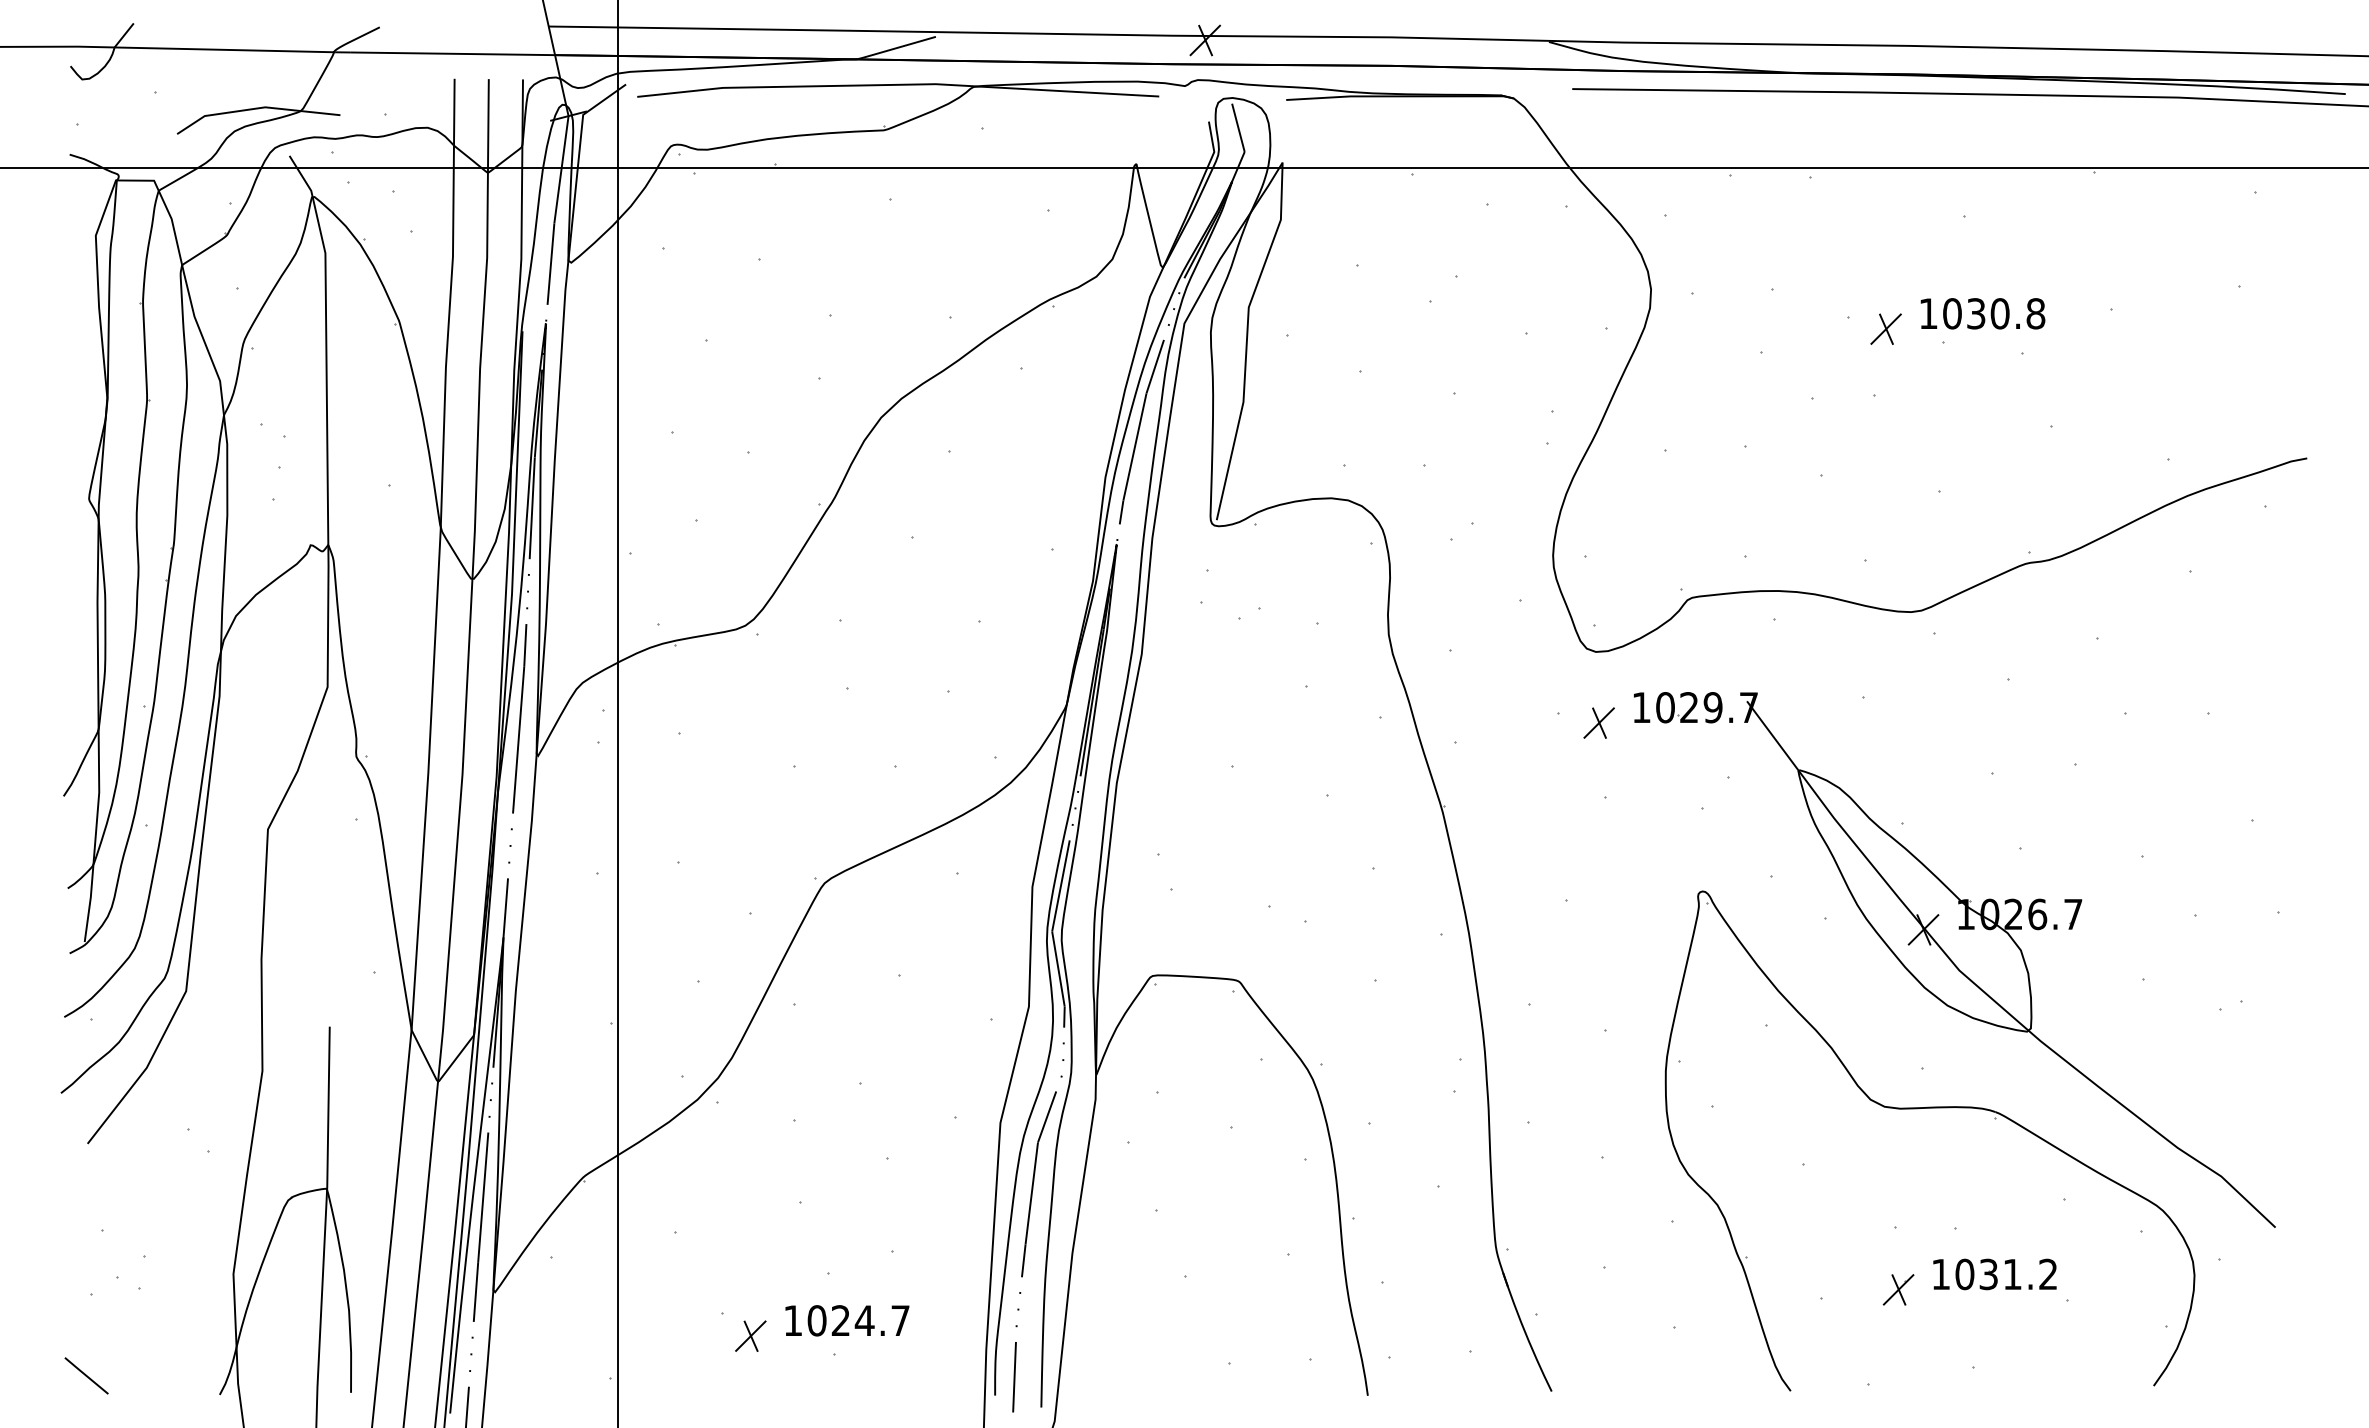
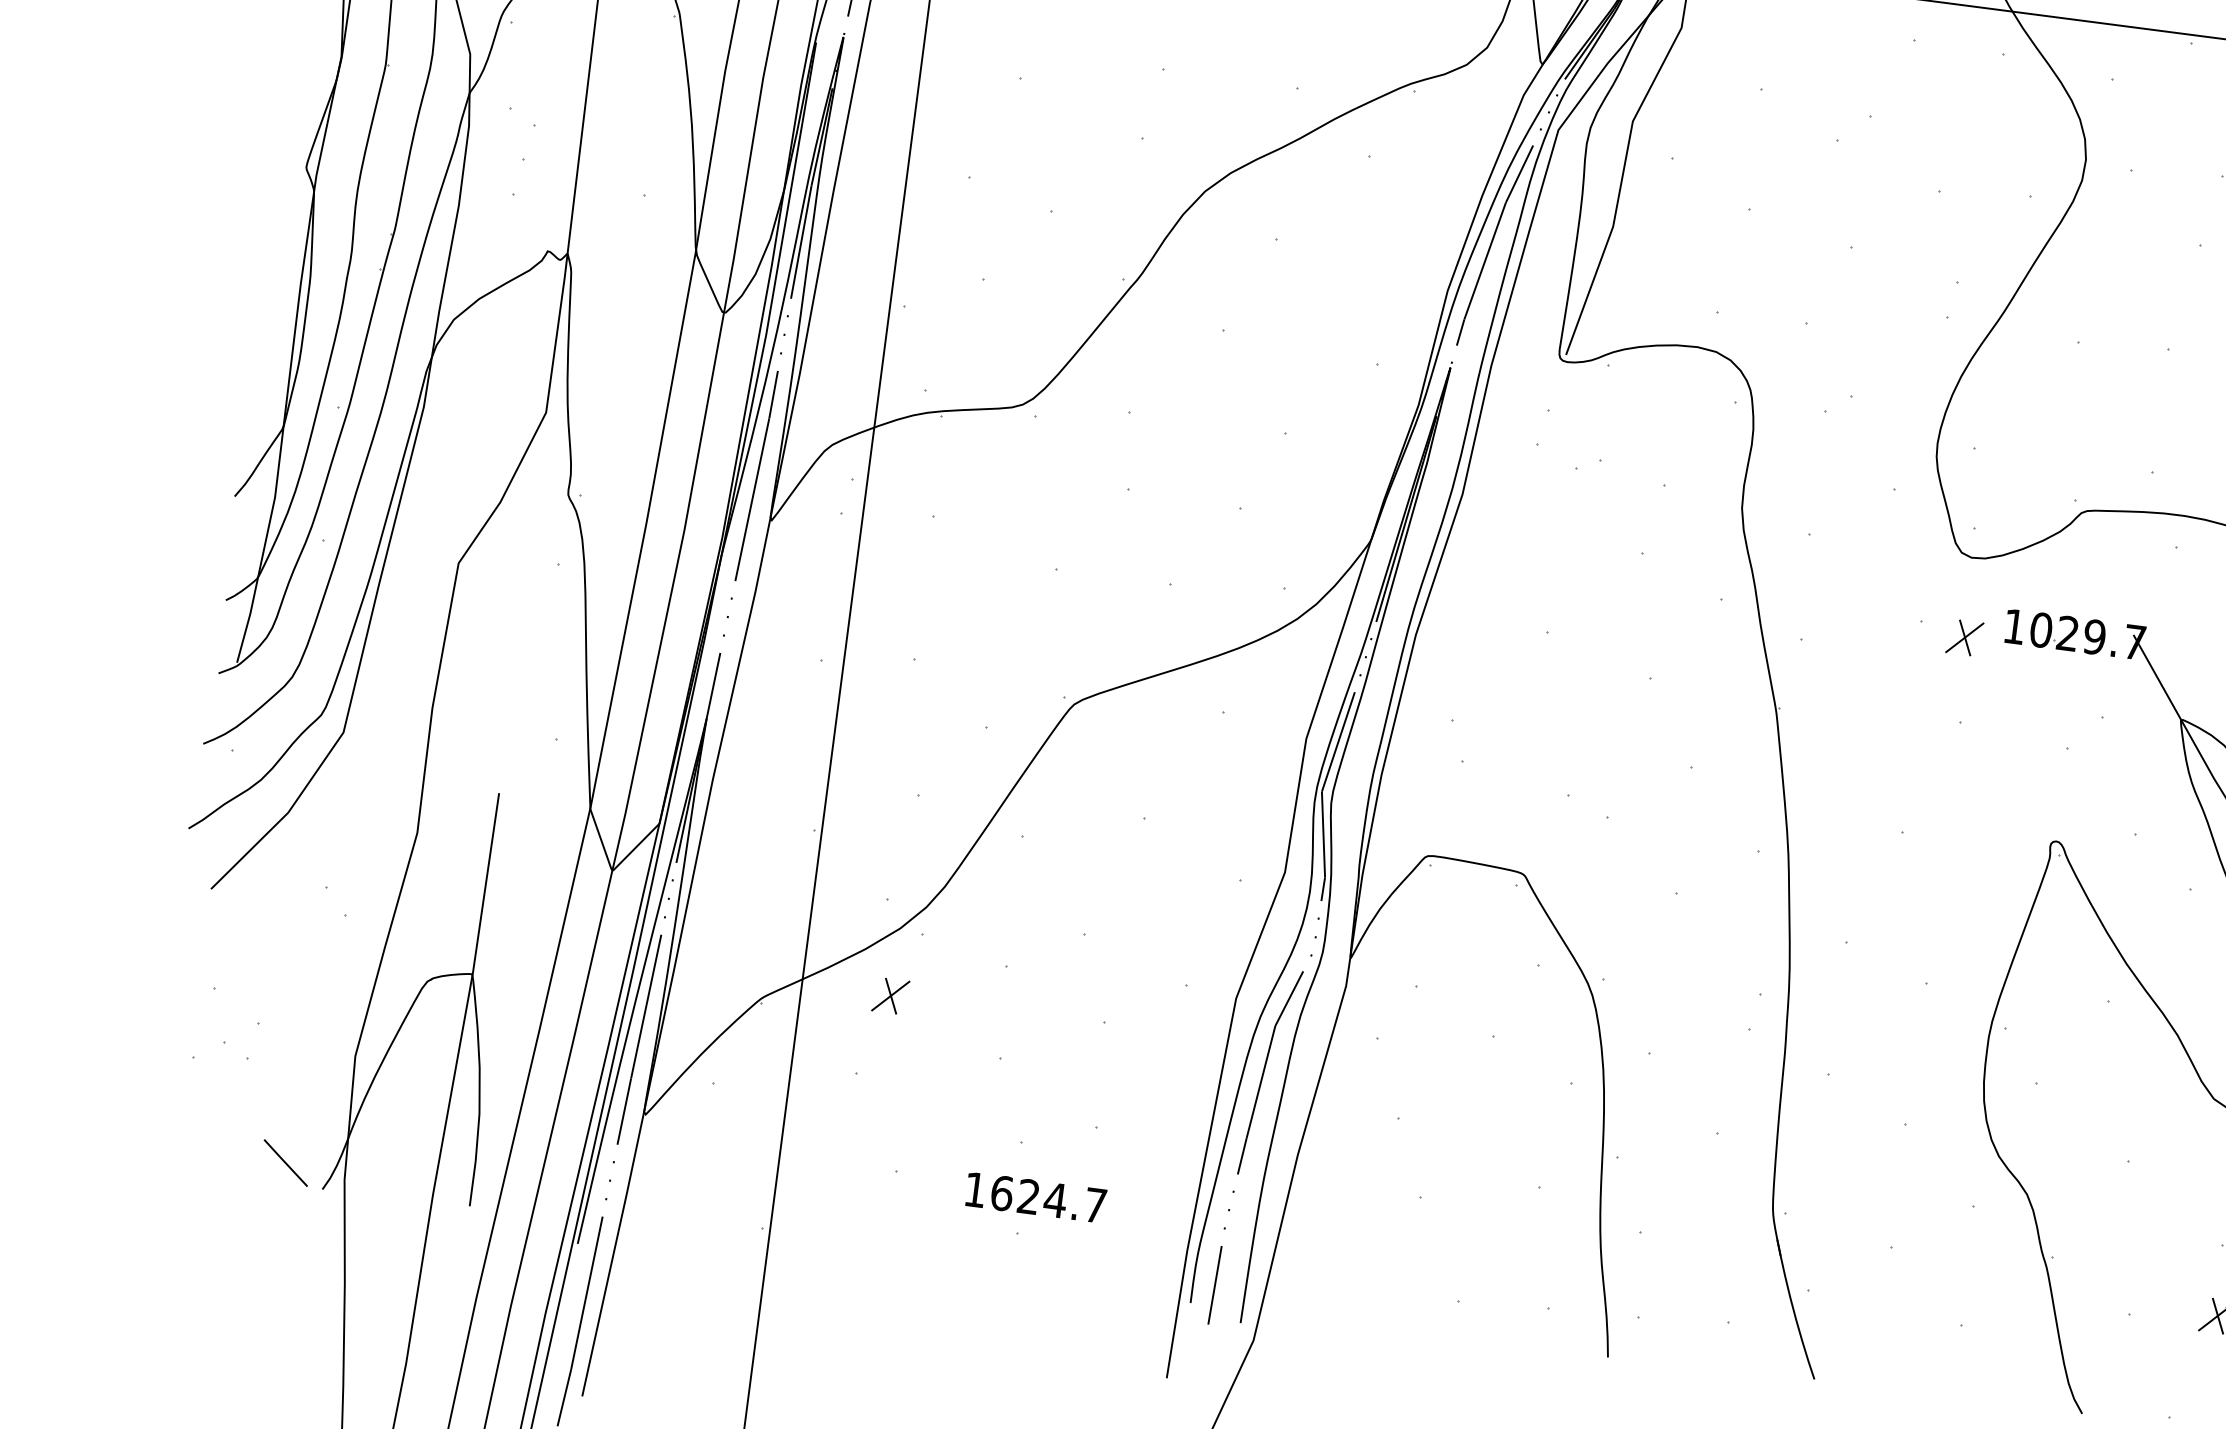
text: (816, 1320) -> (1001, 1192), 1024.7 -> 1624.7
part: (750, 1335) -> (890, 995), moved
line: (86, 1375) -> (285, 1162), moved

